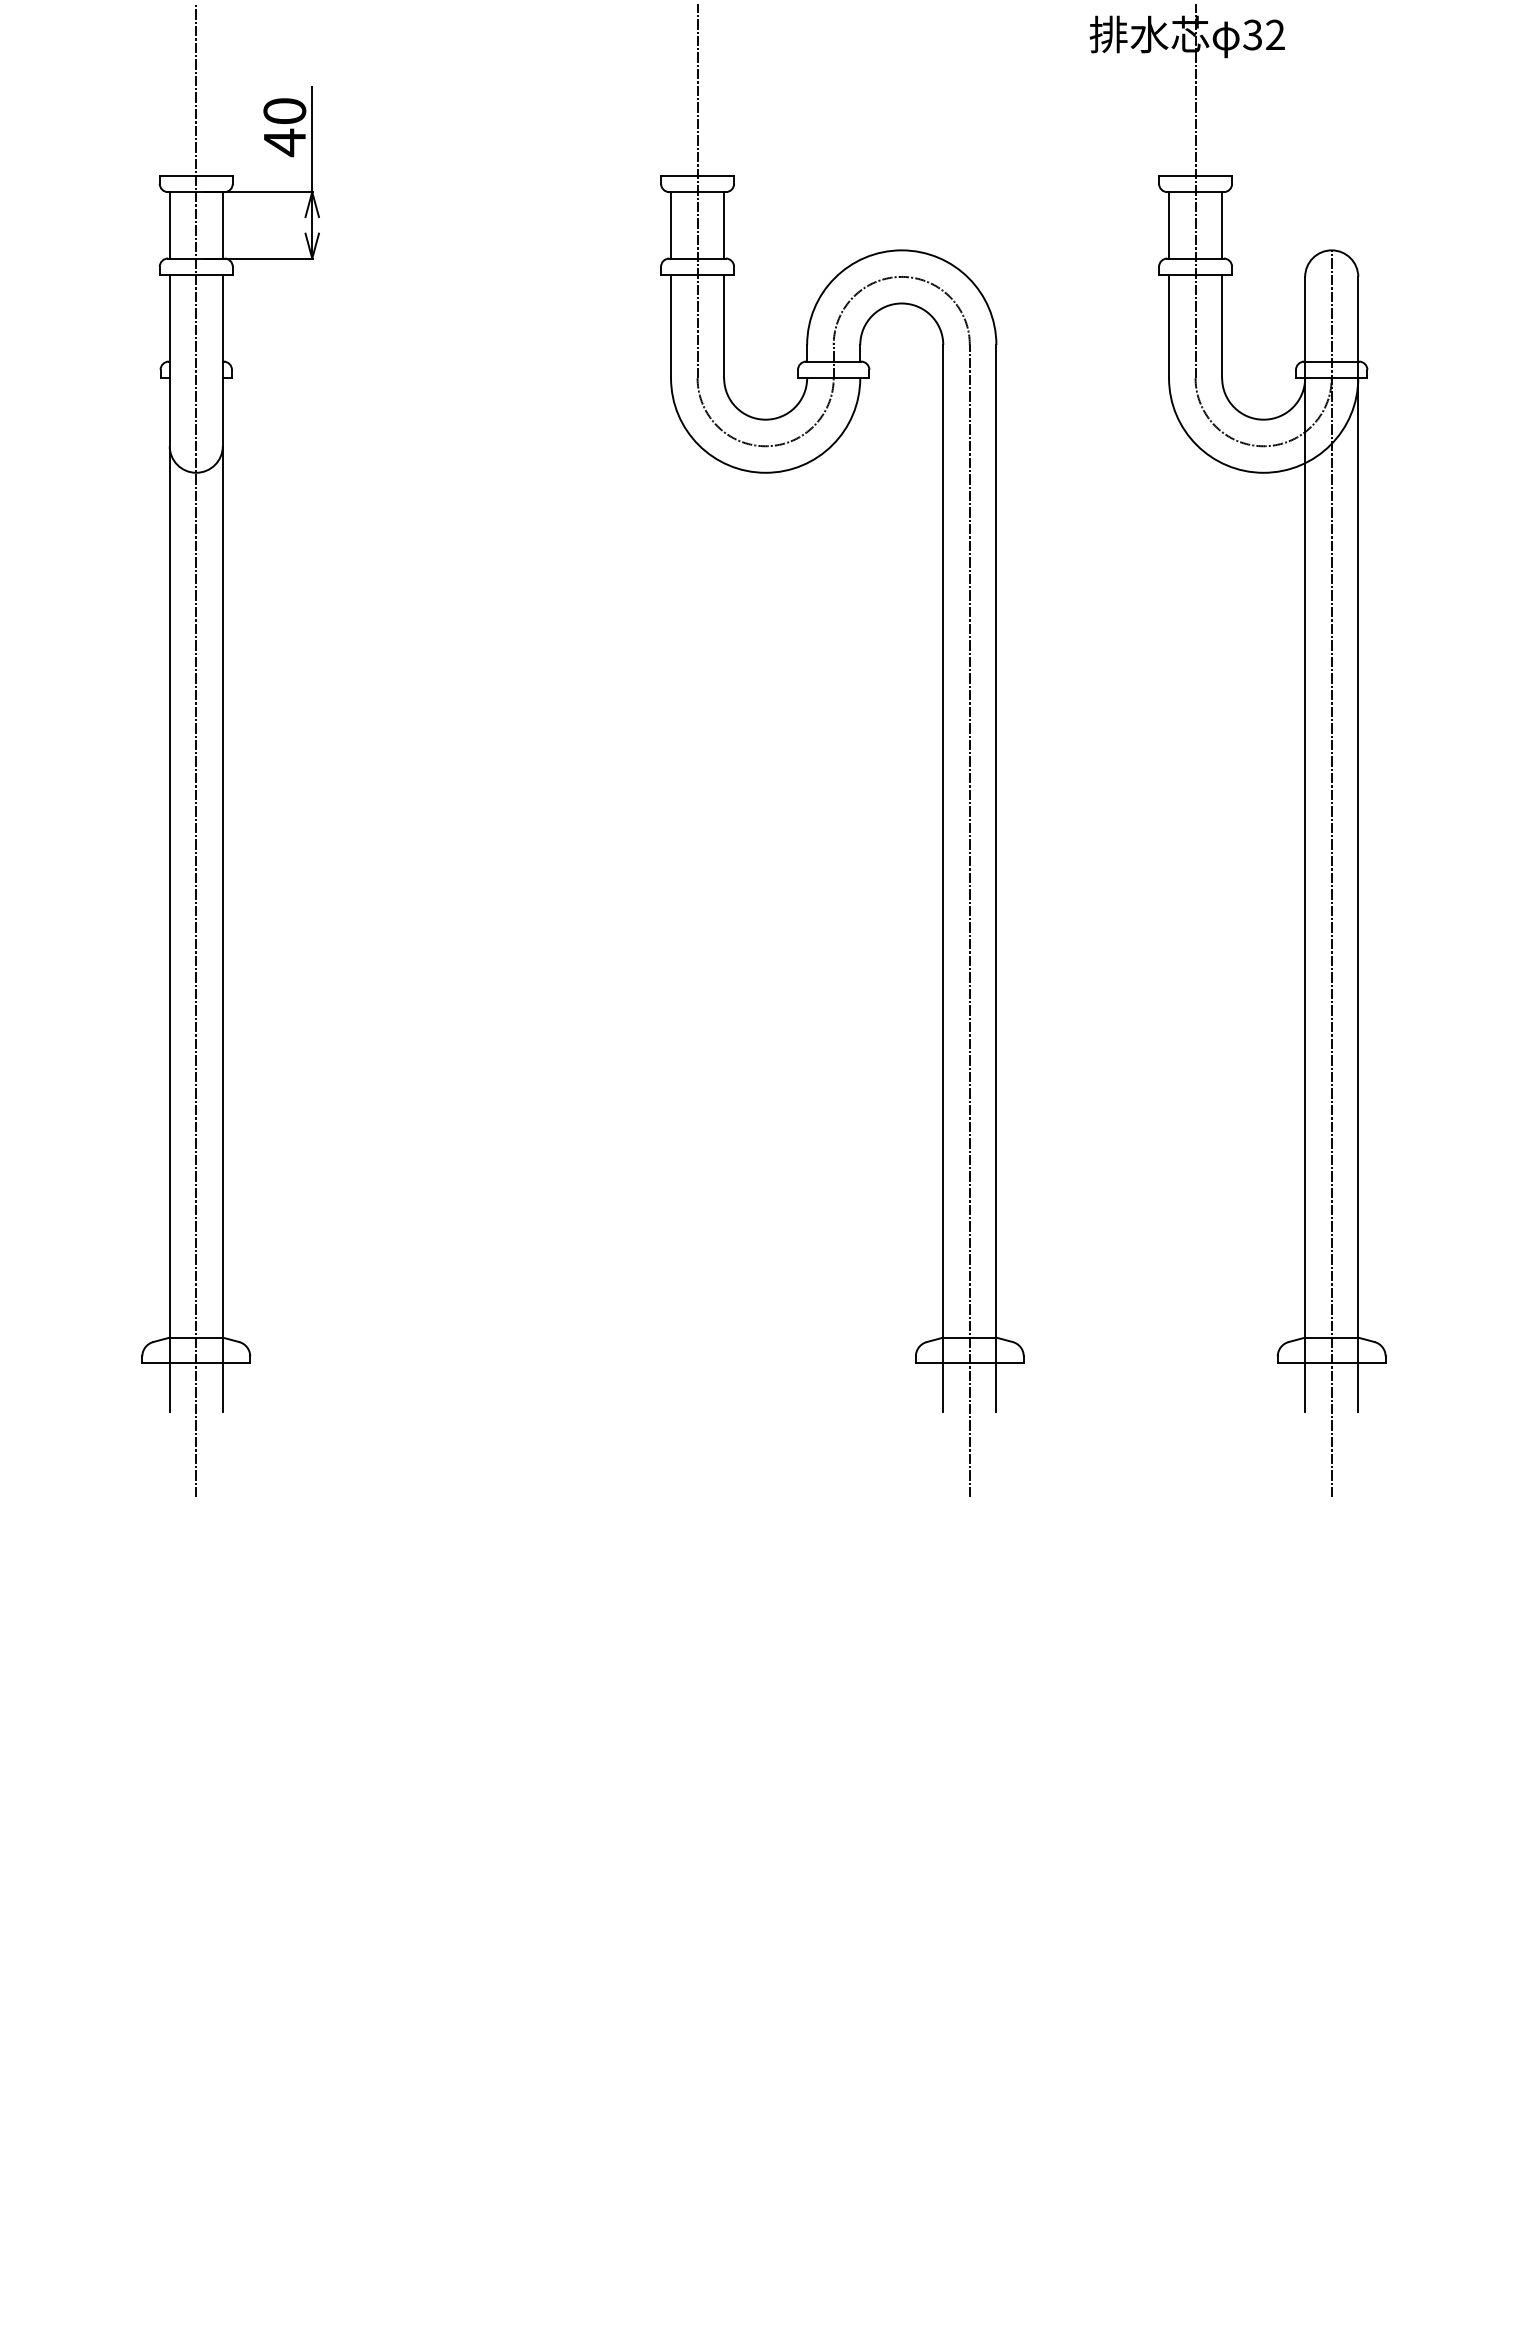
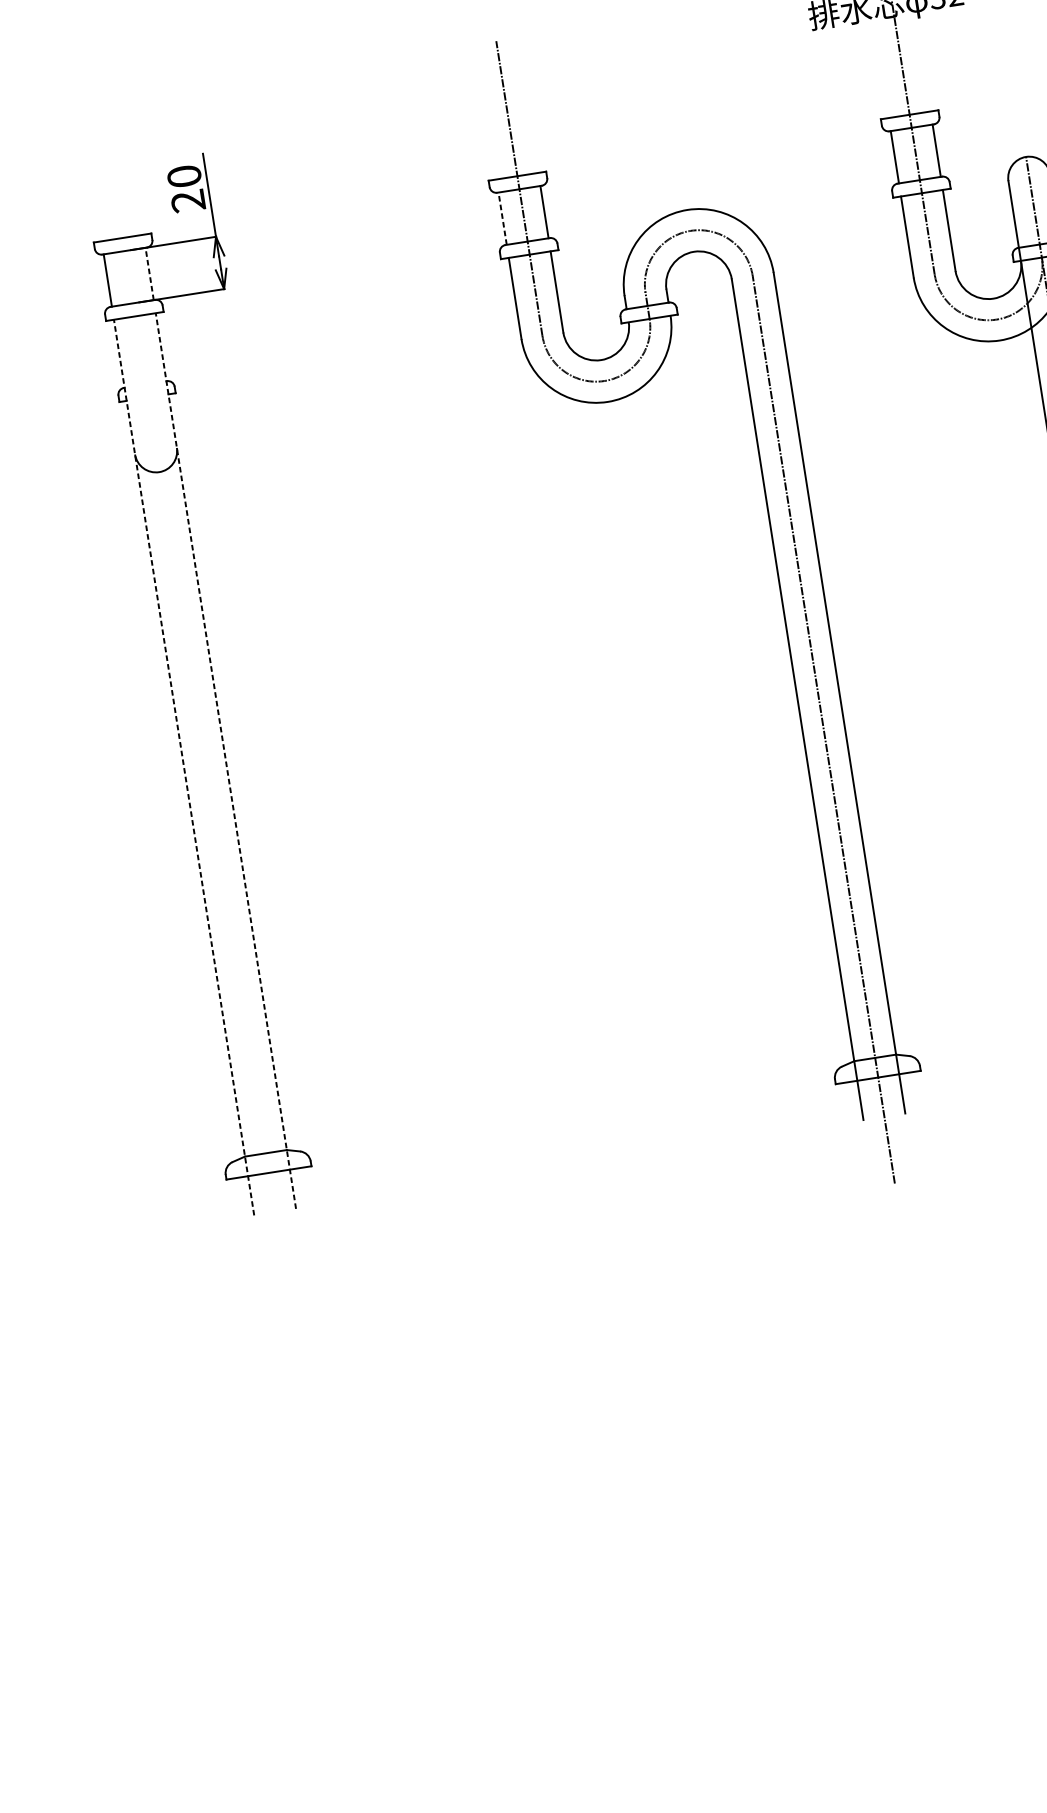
text: (284, 142) -> (188, 201), 40 -> 20
line: (222, 224) -> (149, 273), solid -> dashed
line: (671, 224) -> (502, 217), solid -> dashed
line: (196, 750) -> (193, 690), removed
line: (169, 843) -> (183, 767), solid -> dashed
line: (222, 843) -> (225, 760), solid -> dashed

